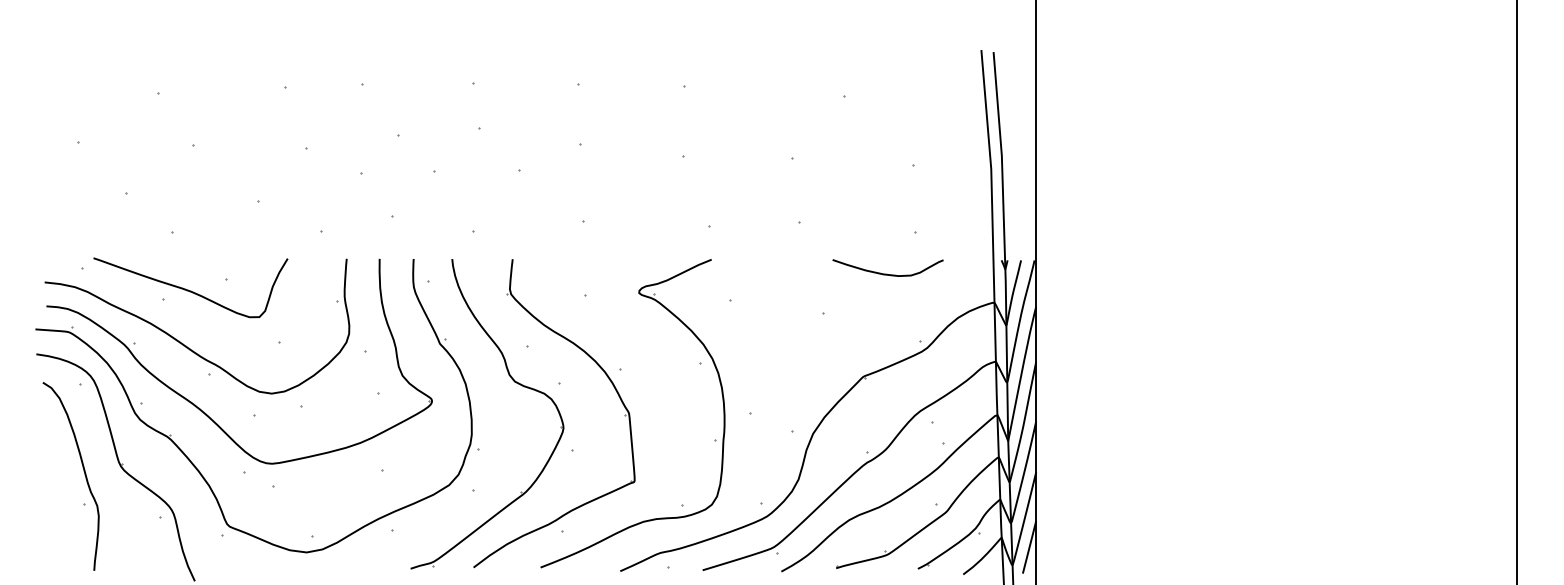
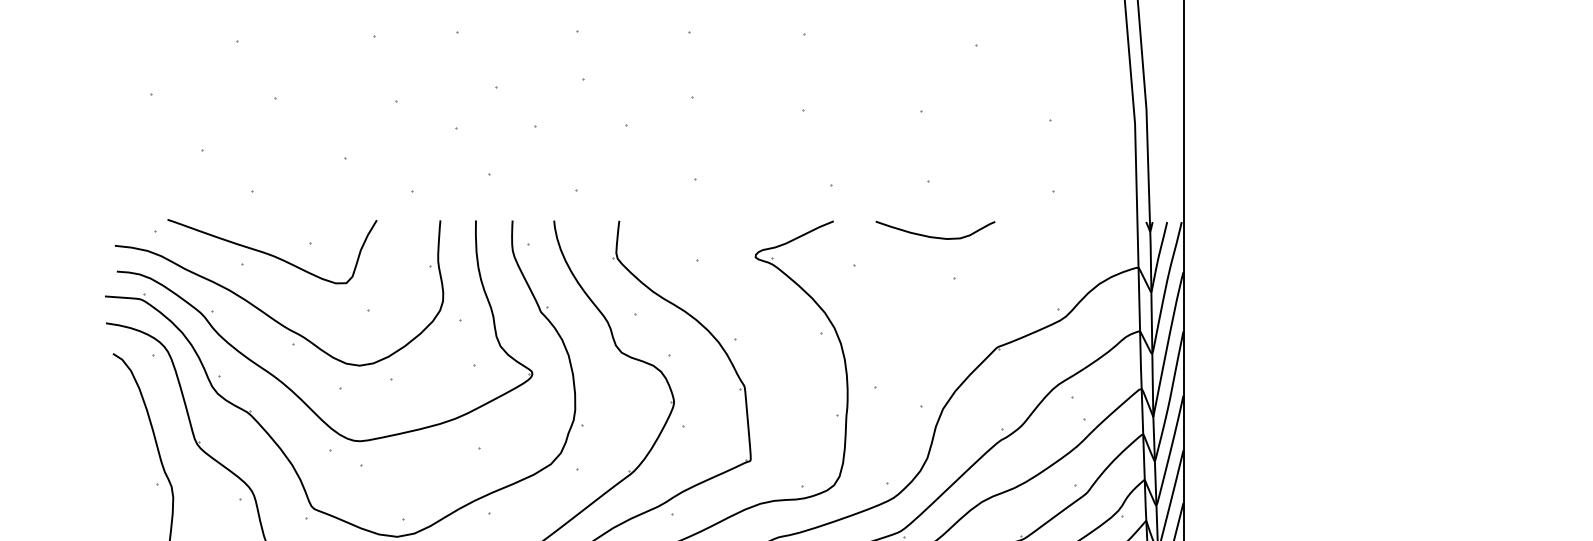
curve: (887, 273) -> (934, 236), moved

